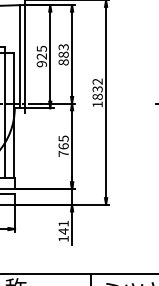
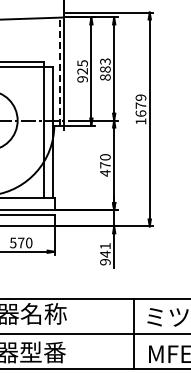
line: (19, 56) -> (59, 71), solid -> dashed
text: (97, 89) -> (140, 105), 1832 -> 1679
text: (63, 146) -> (105, 165), 765 -> 470
text: (63, 239) -> (105, 262), 141 -> 941

